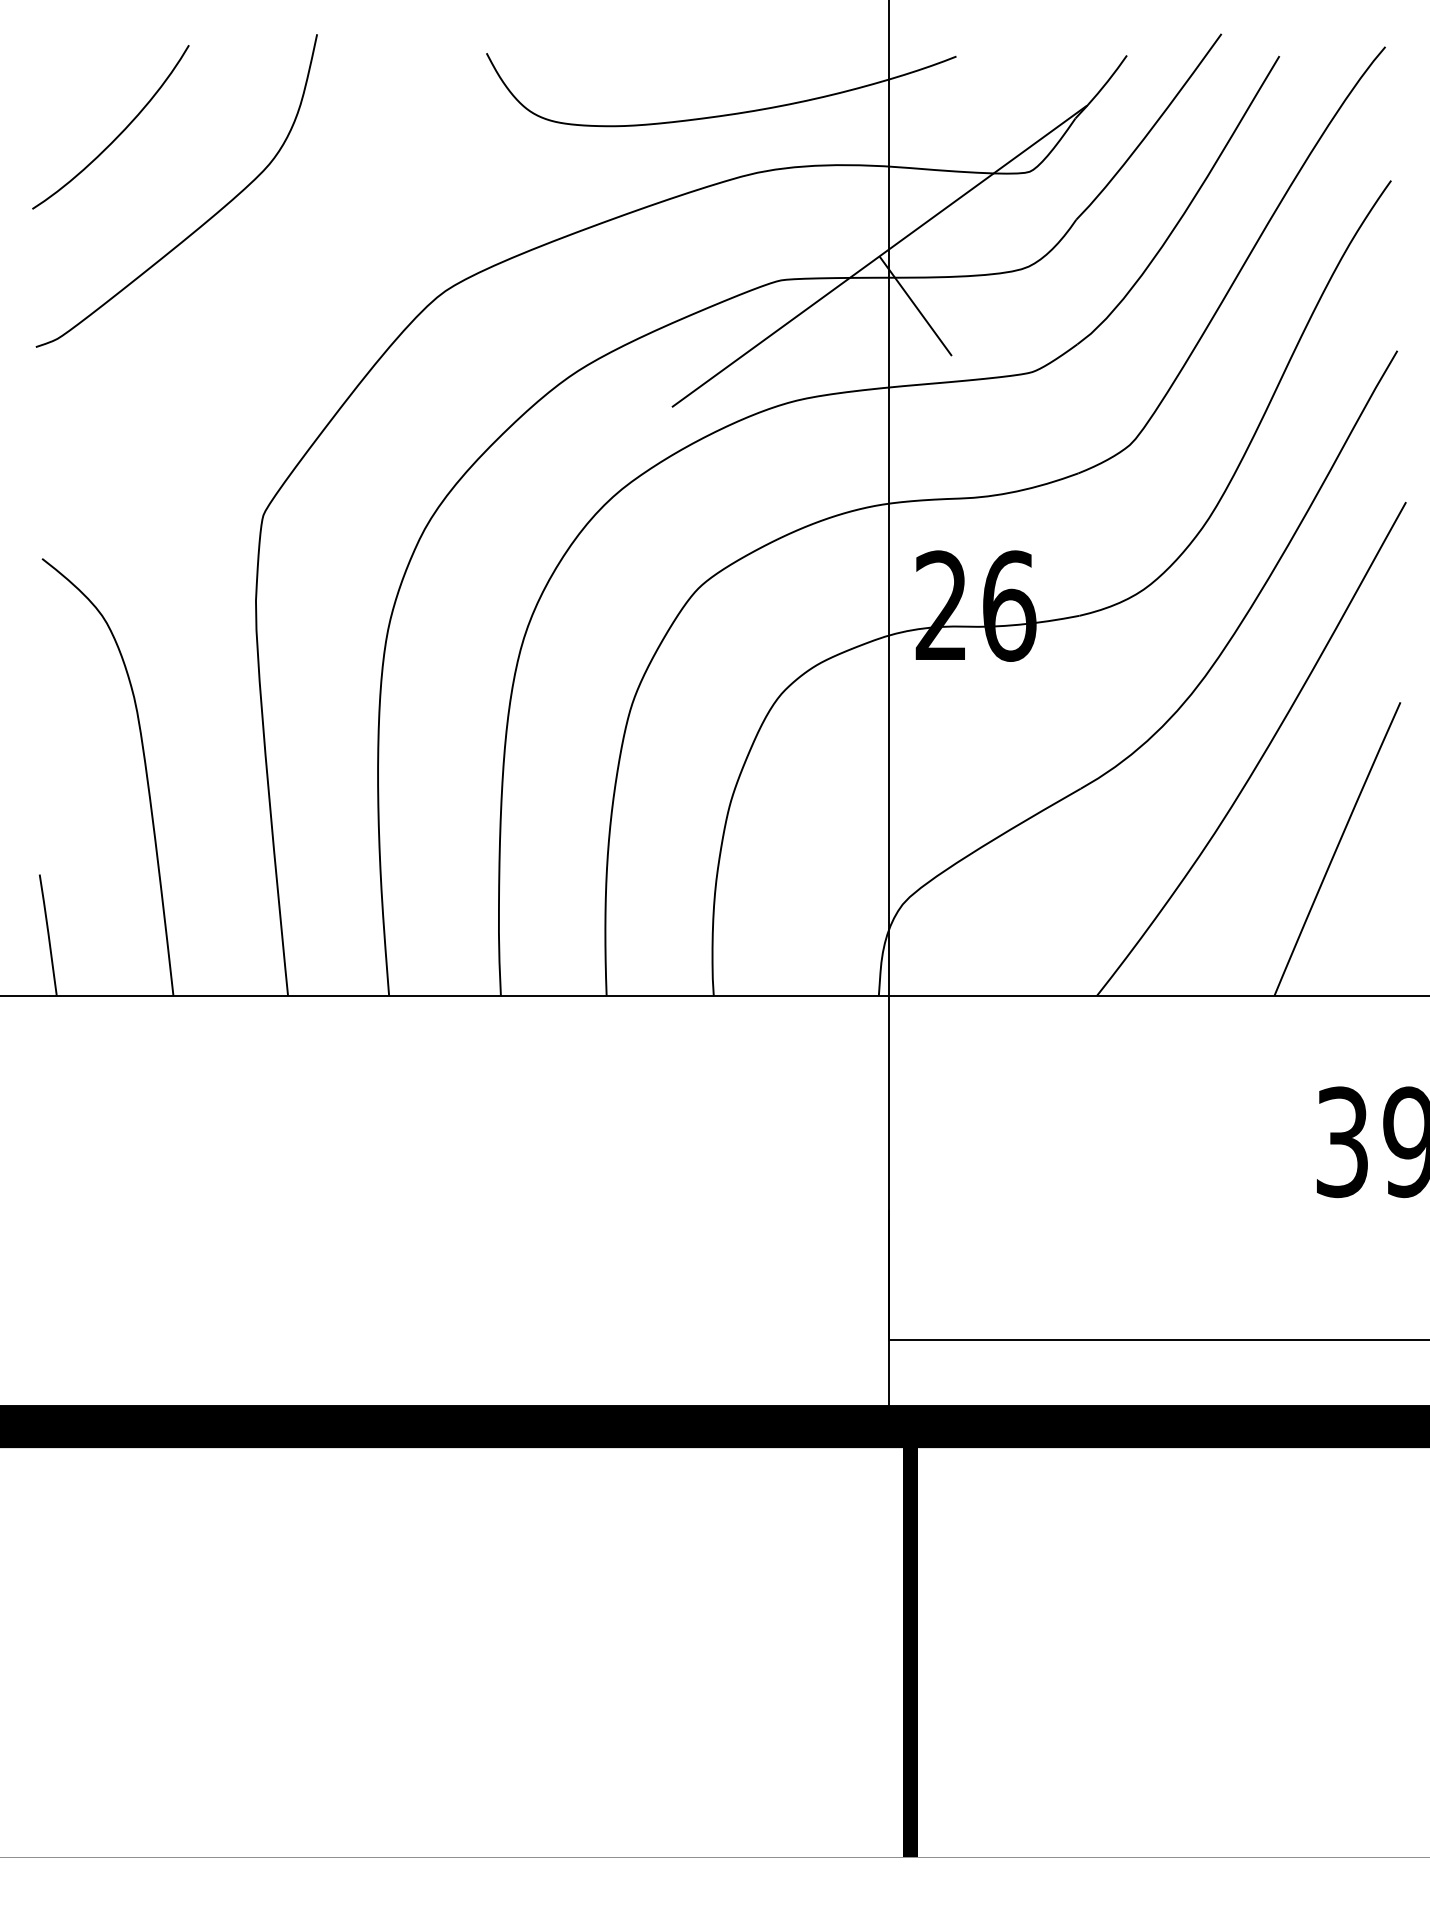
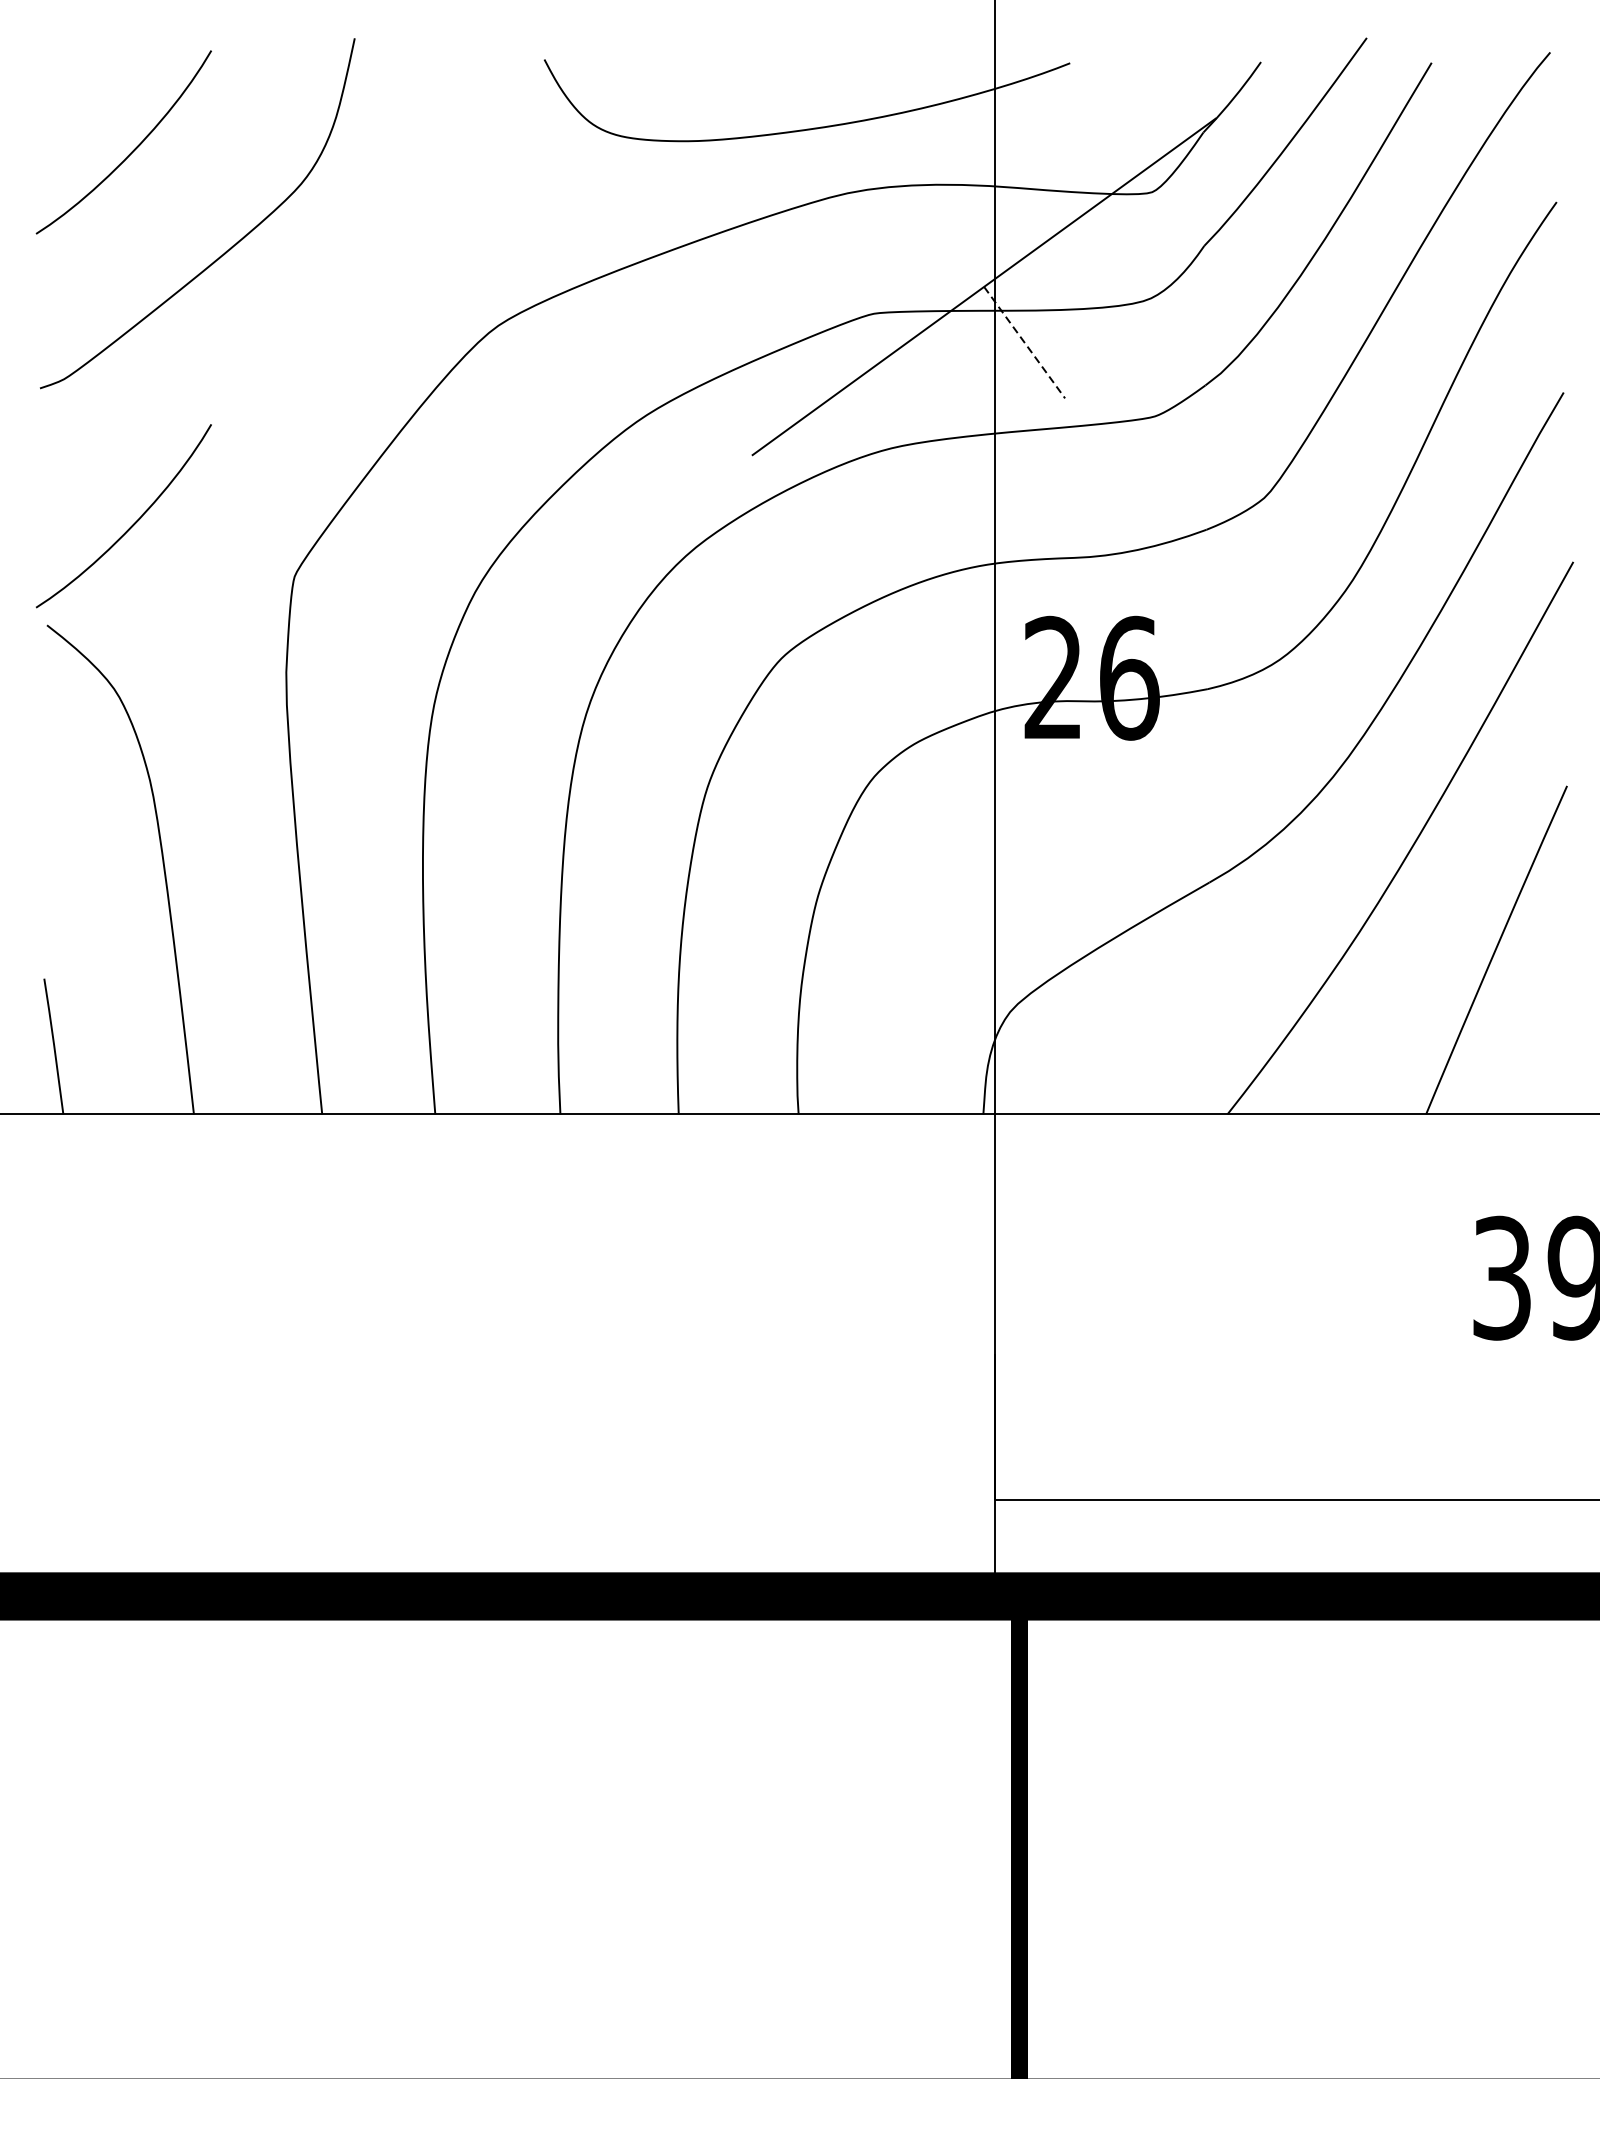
line: (915, 306) -> (1024, 342), solid -> dashed
curve: (118, 468) -> (132, 524), added

